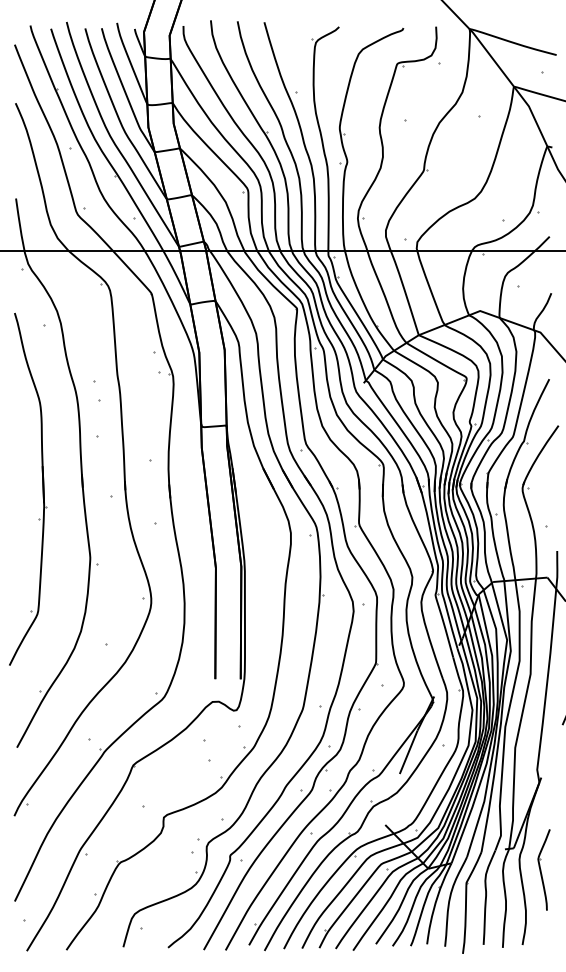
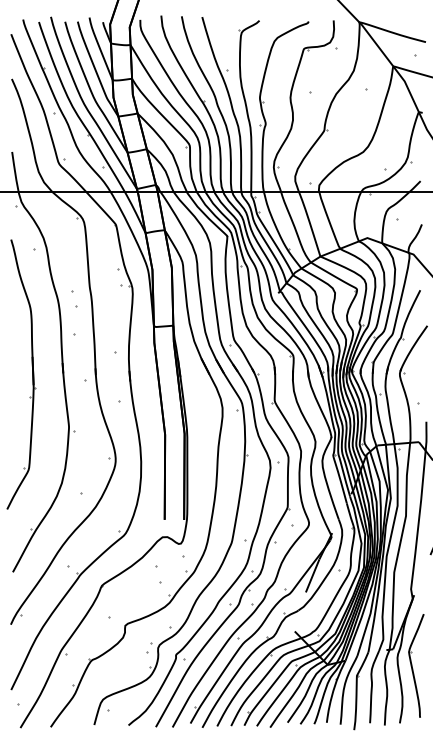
part: (543, 869) -> (415, 665), size x1.67

